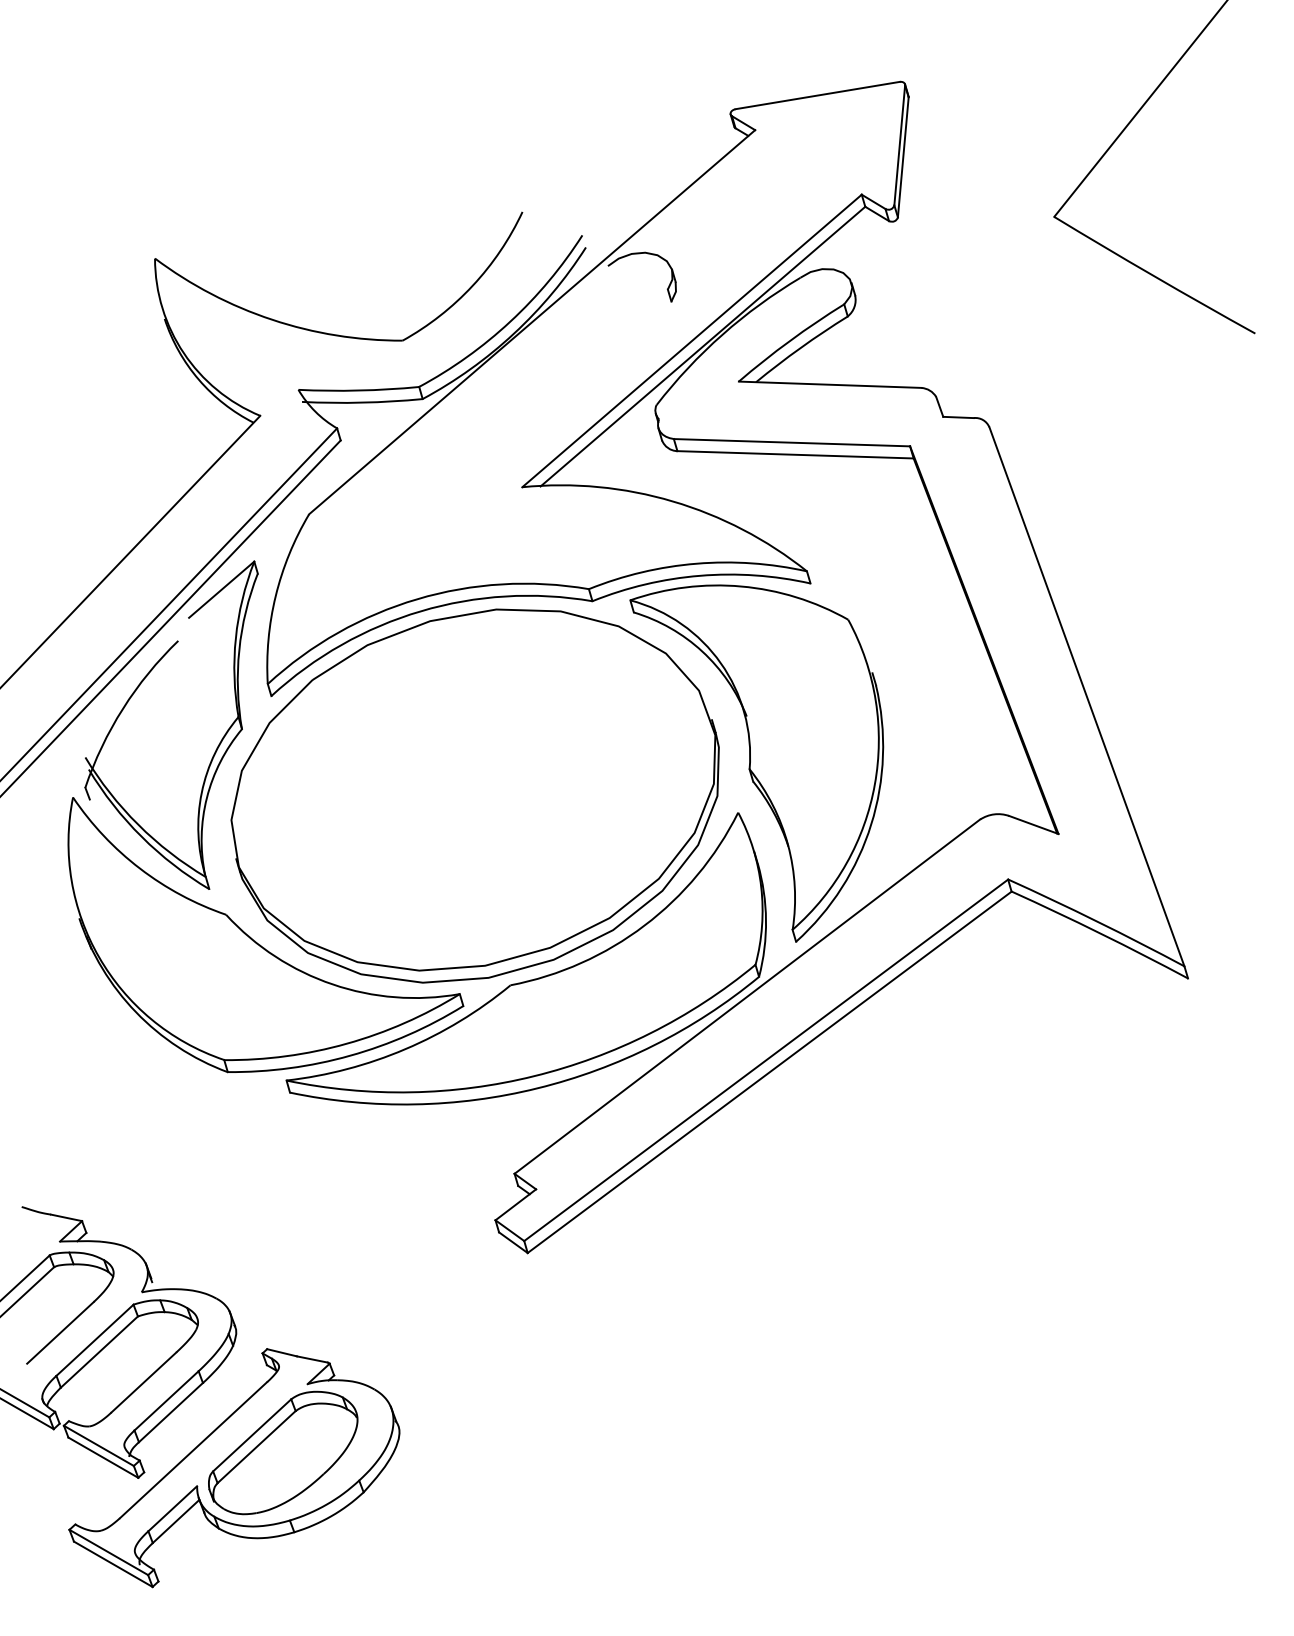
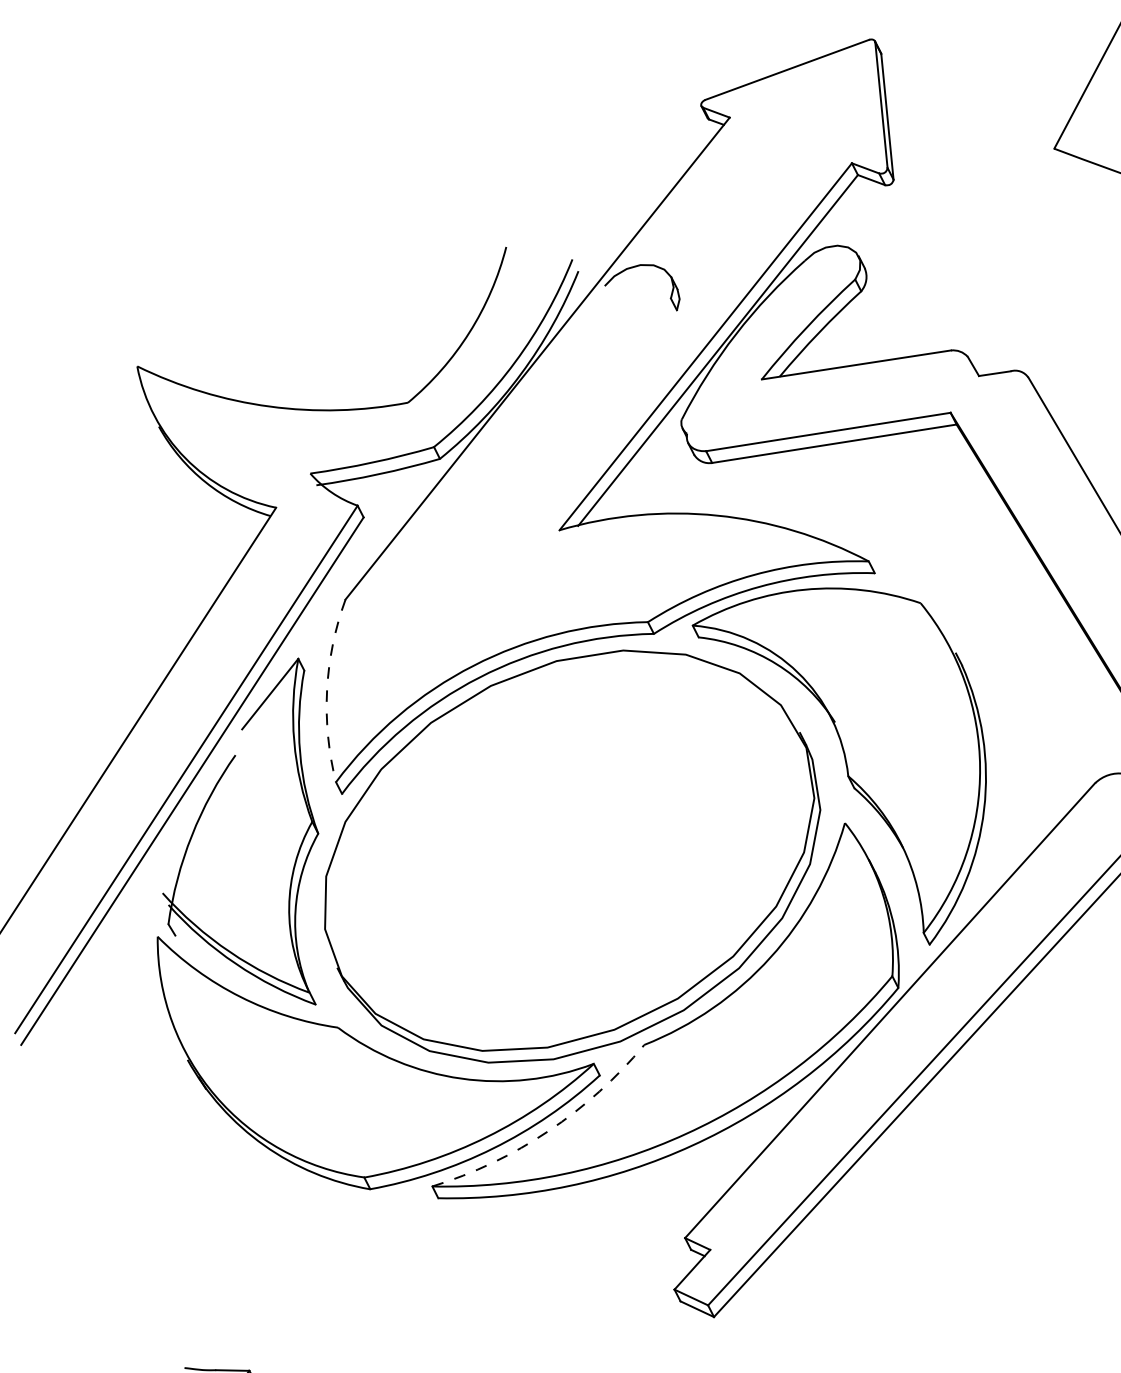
arc: (275, 596) -> (326, 690), solid -> dashed
arc: (405, 1049) -> (548, 1131), solid -> dashed

